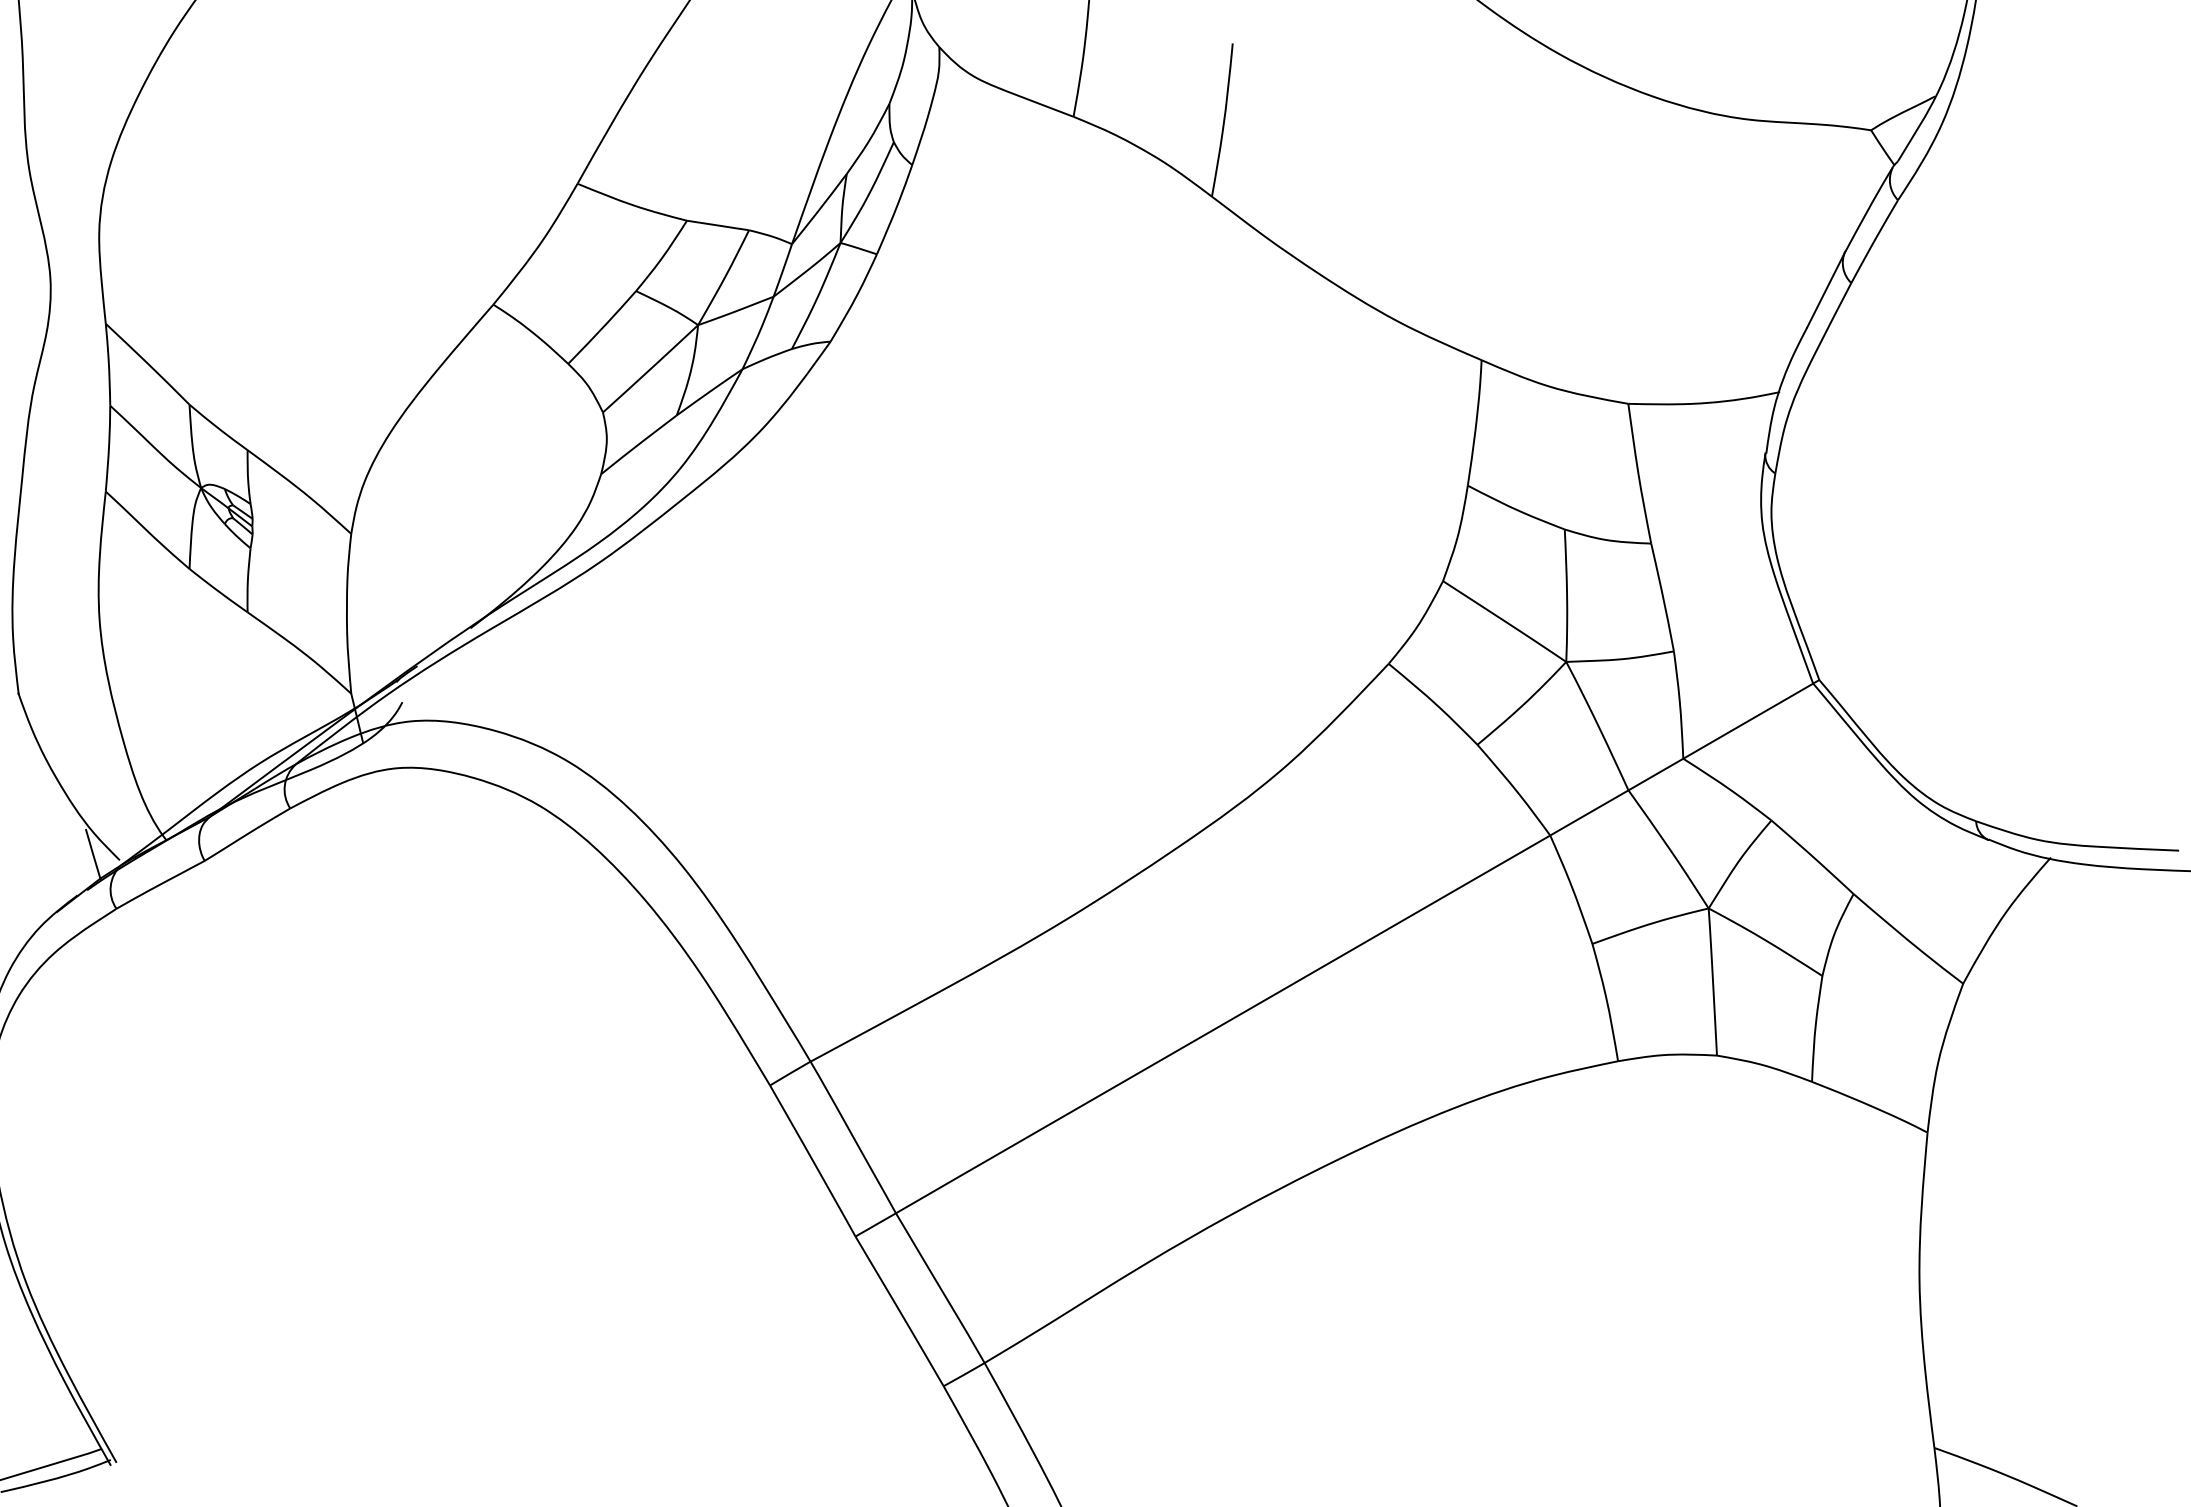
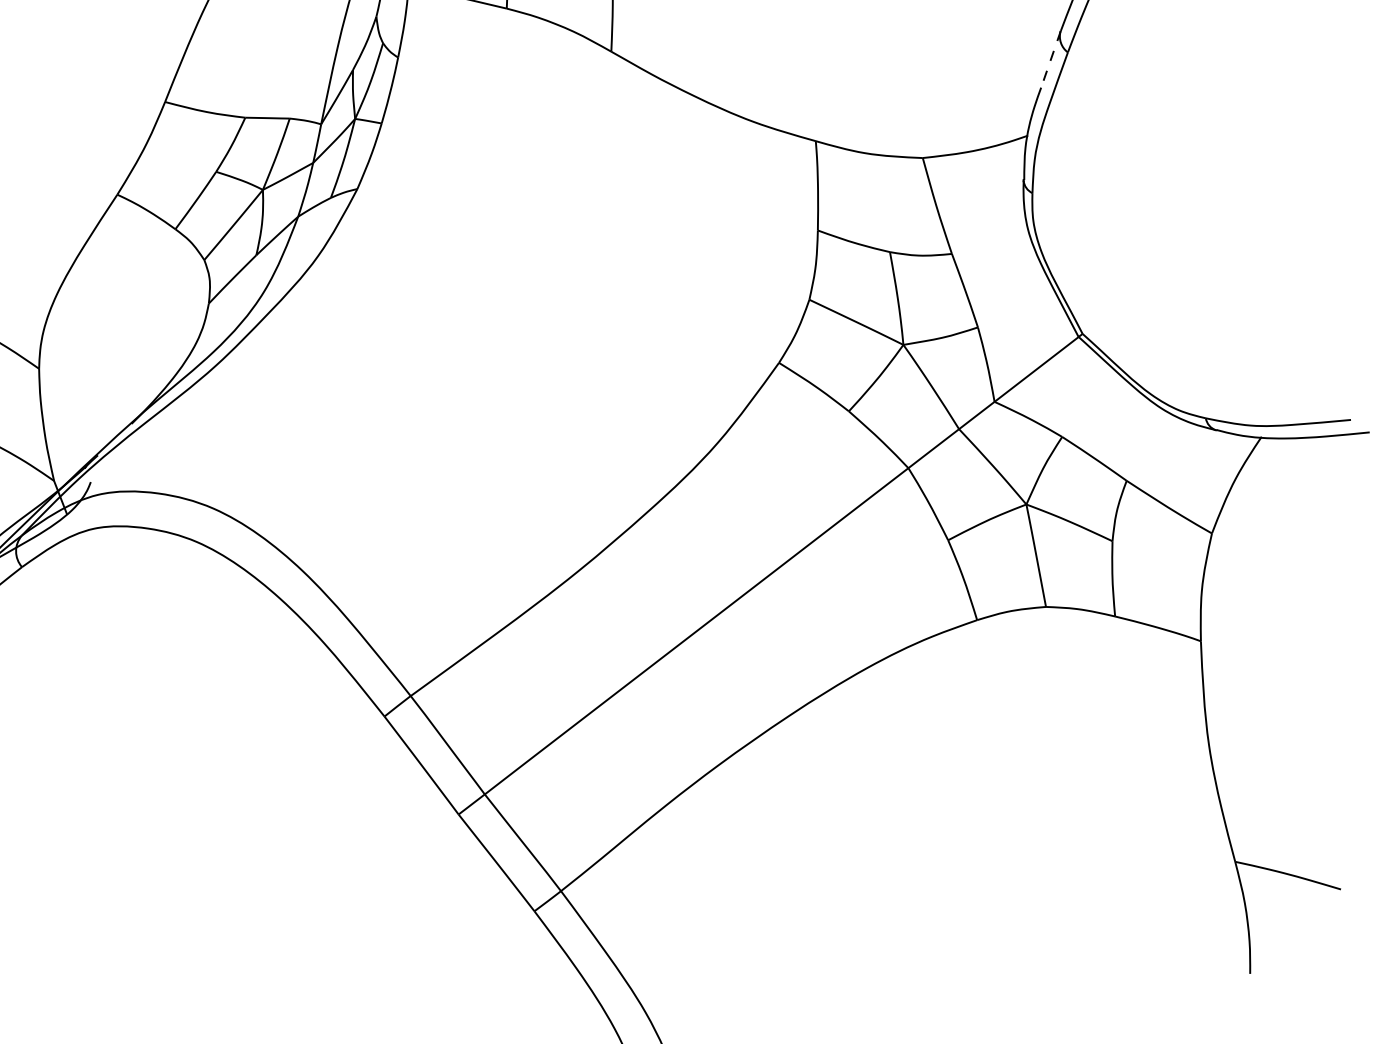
line: (1826, 290) -> (1051, 59), solid -> dashed

